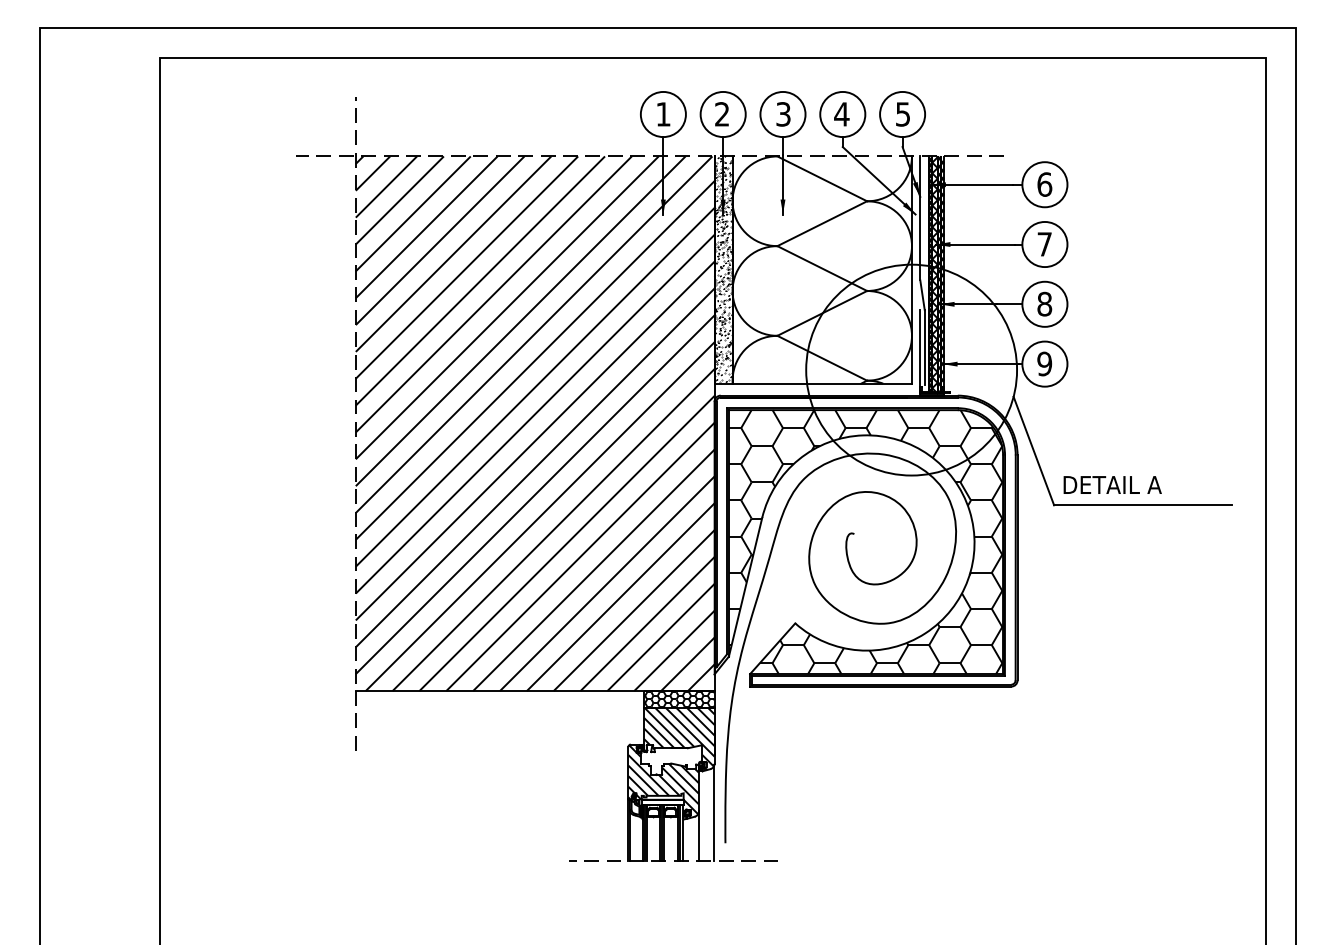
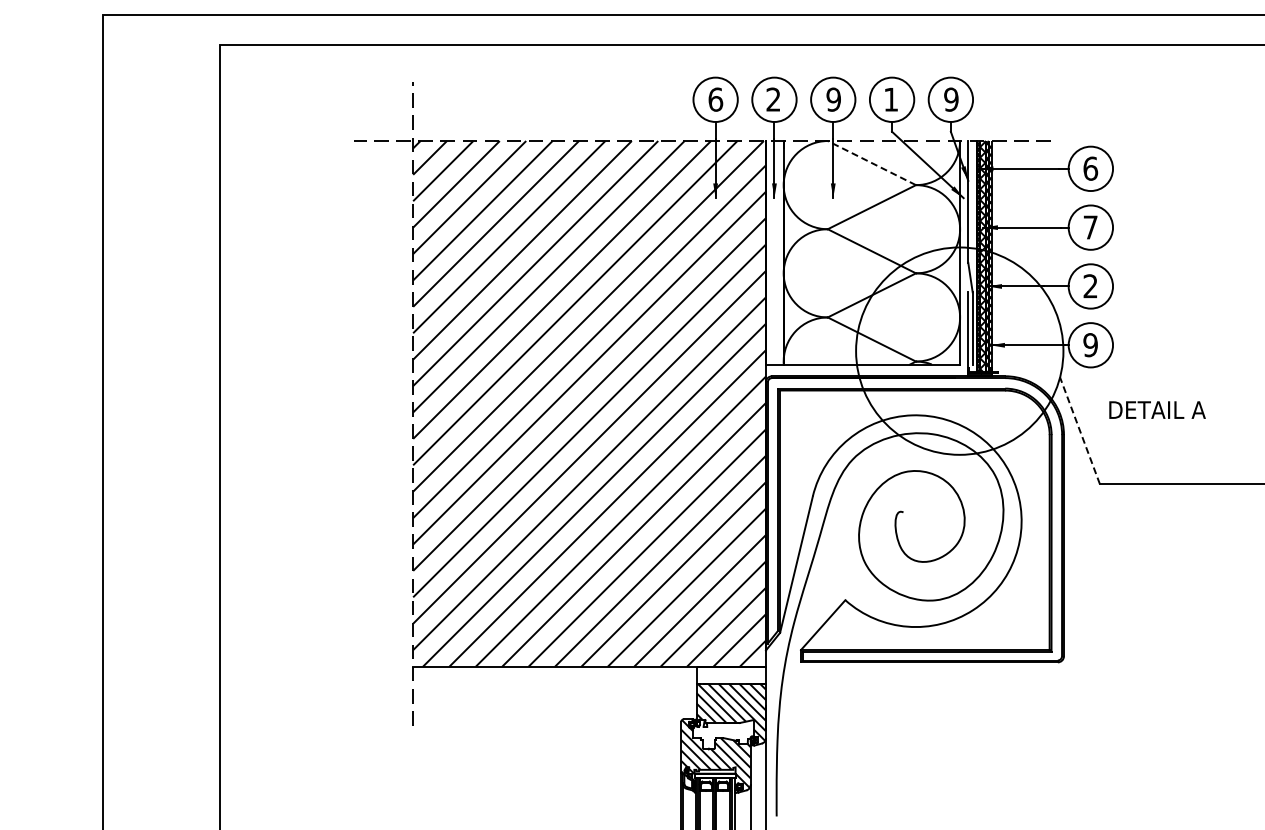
text: (663, 114) -> (715, 99), 1 -> 6
text: (783, 114) -> (833, 99), 3 -> 9
text: (841, 114) -> (890, 99), 4 -> 1
text: (902, 114) -> (950, 99), 5 -> 9
line: (821, 178) -> (871, 162), solid -> dashed
hatch: (723, 269) -> (774, 252), removed
text: (1044, 304) -> (1090, 286), 8 -> 2
line: (1033, 451) -> (1079, 431), solid -> dashed
text: (1112, 484) -> (1157, 409), moved
hatch: (865, 542) -> (914, 520), removed
hatch: (679, 699) -> (731, 675), removed

